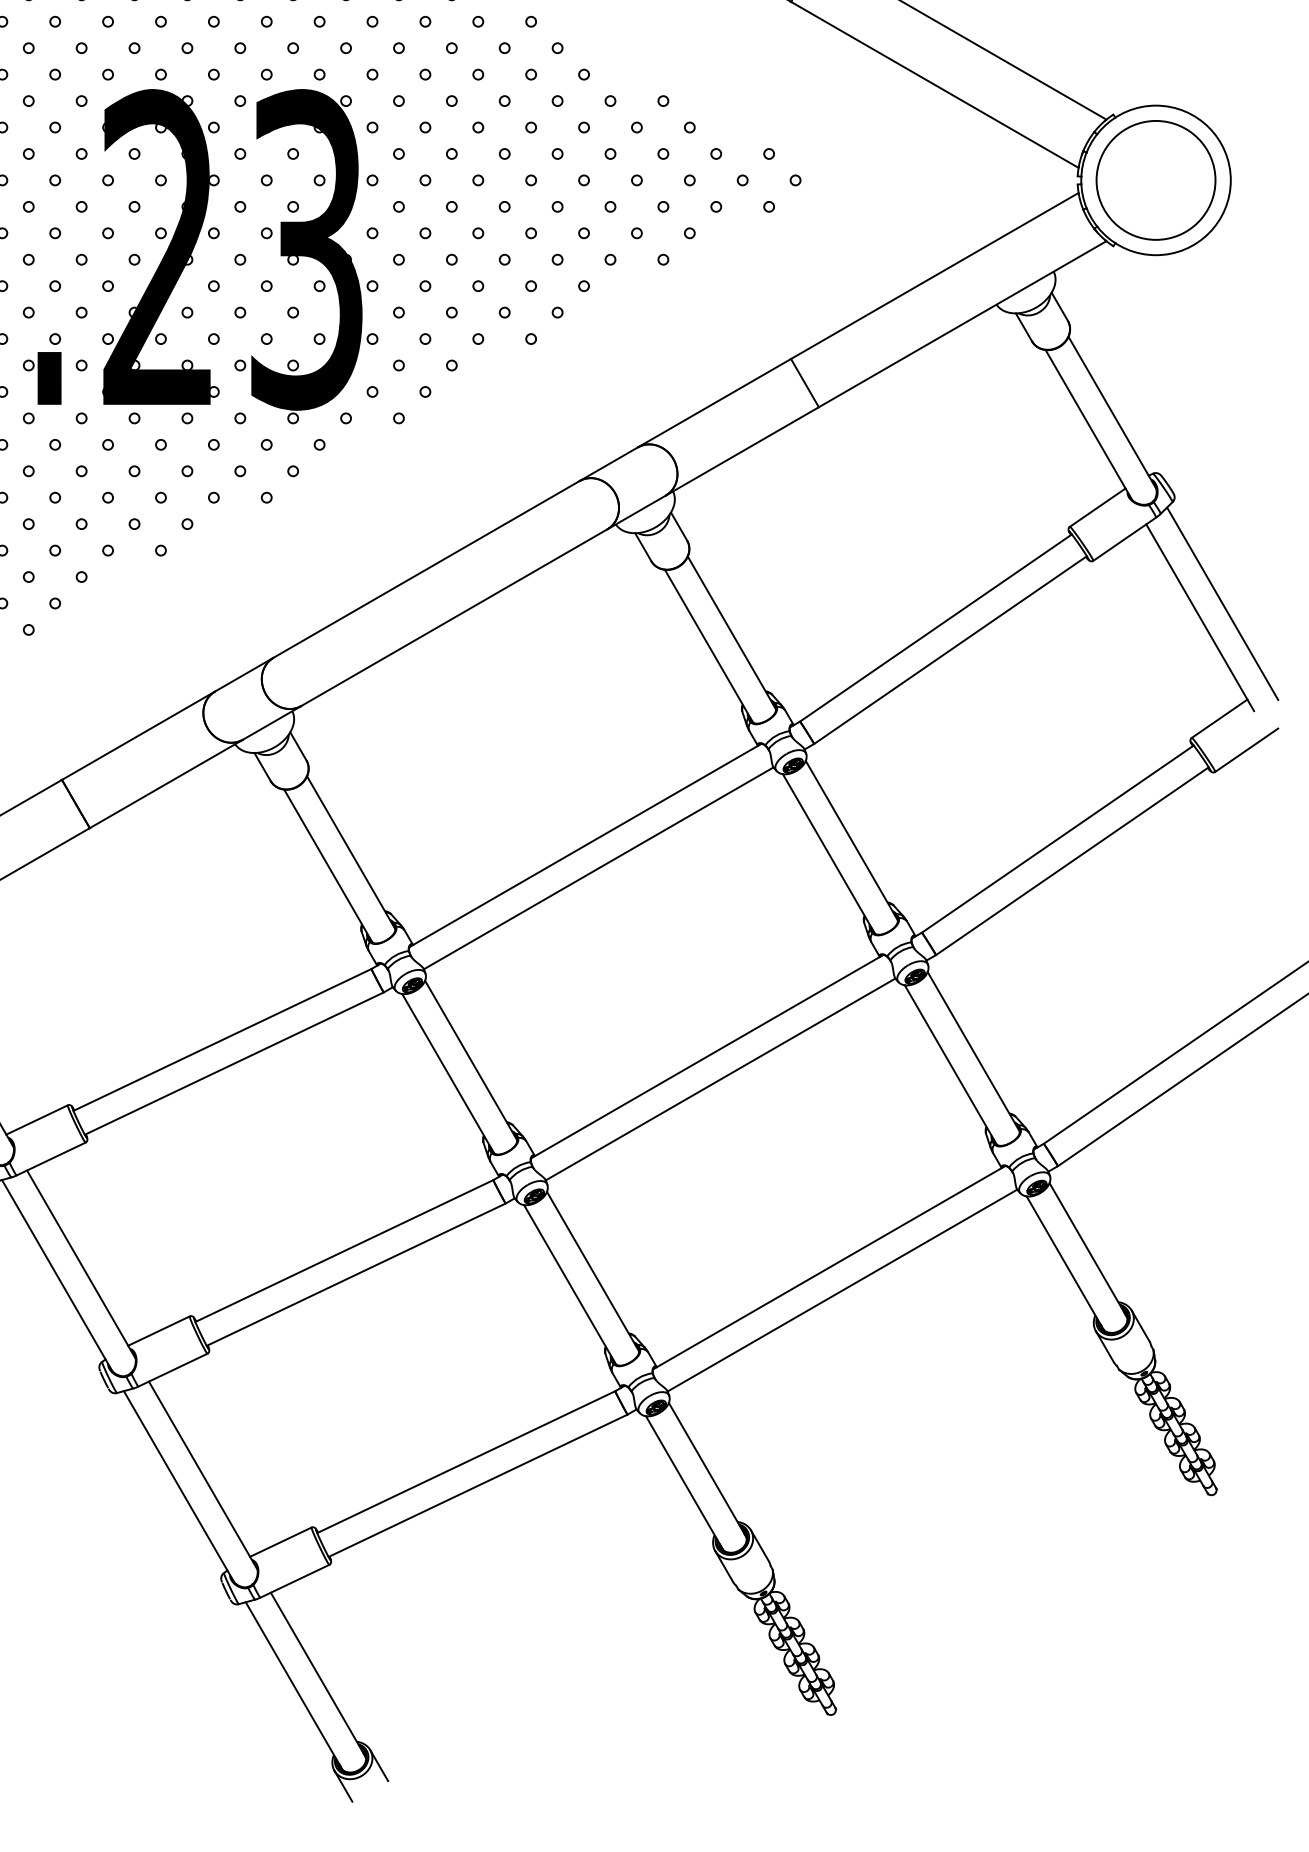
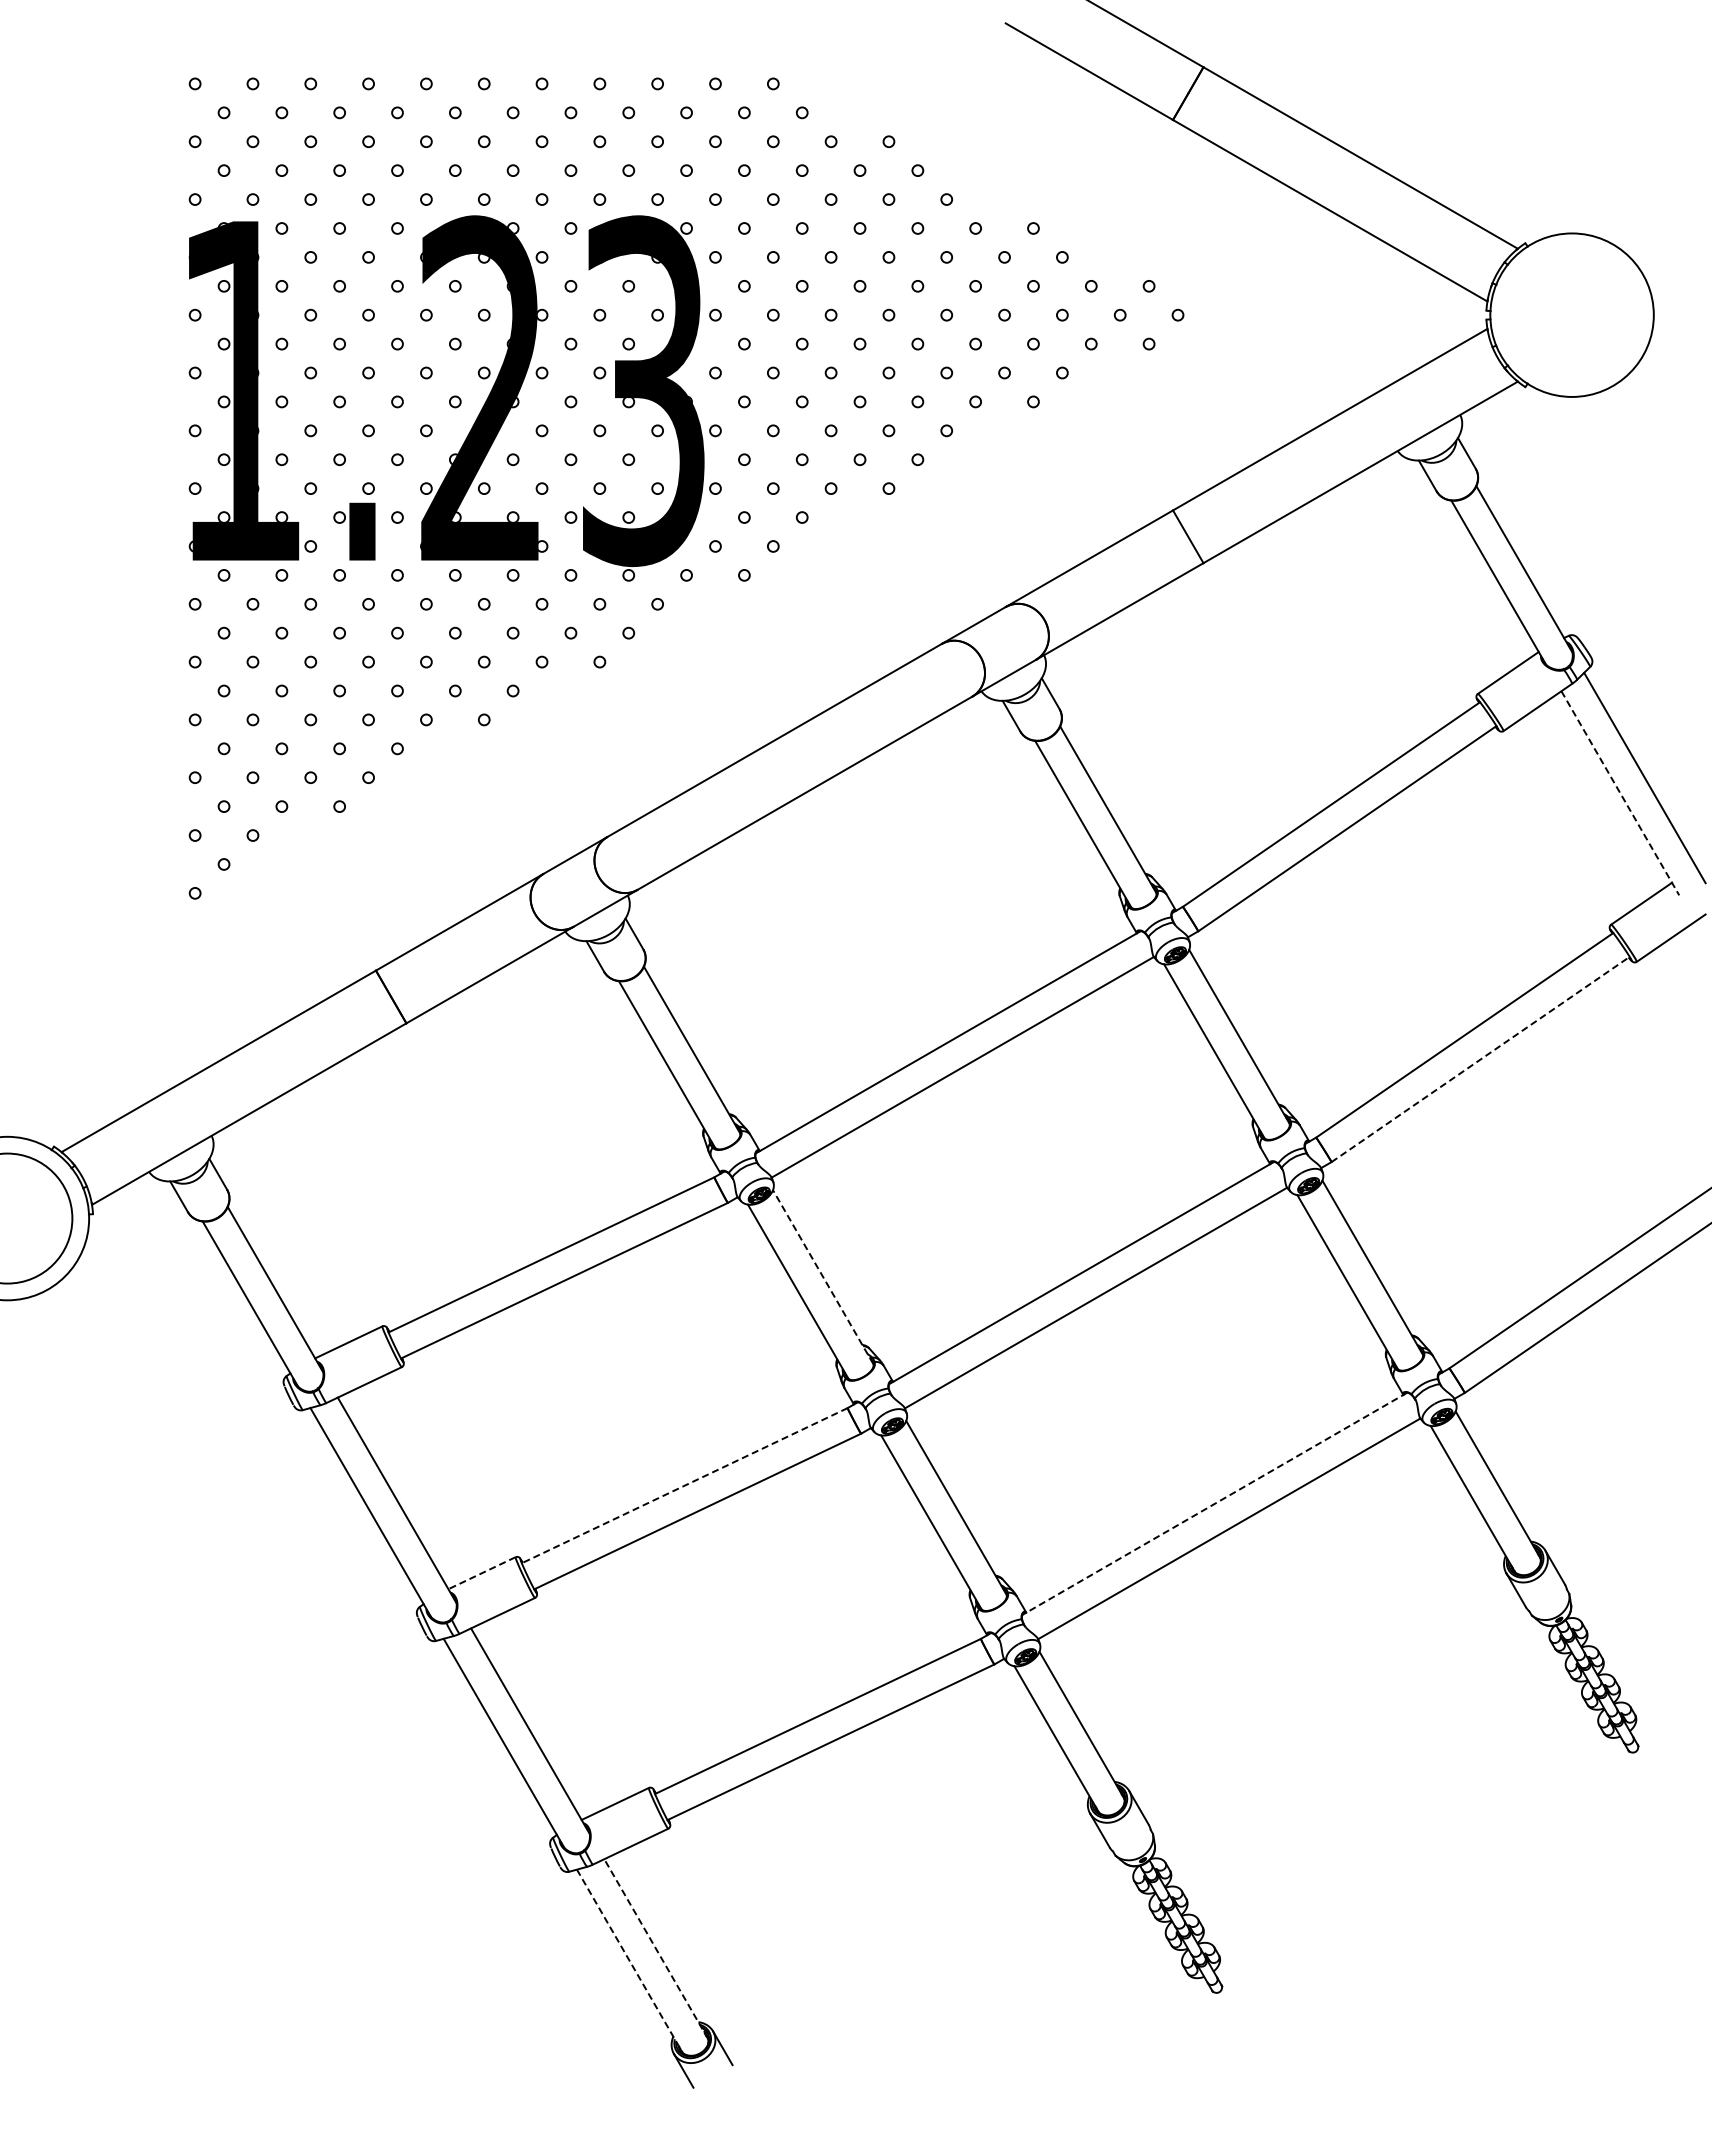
circle: (1155, 180) -> (1571, 315), removed
line: (1200, 617) -> (1620, 793), solid -> dashed
line: (1073, 861) -> (1481, 1059), solid -> dashed
line: (470, 1059) -> (822, 1276), solid -> dashed
line: (344, 1250) -> (684, 1485), solid -> dashed
line: (828, 1268) -> (1214, 1504), solid -> dashed
line: (158, 1331) -> (481, 1573), solid -> dashed
line: (318, 1675) -> (656, 1949), solid -> dashed
line: (293, 1686) -> (629, 1961), solid -> dashed

